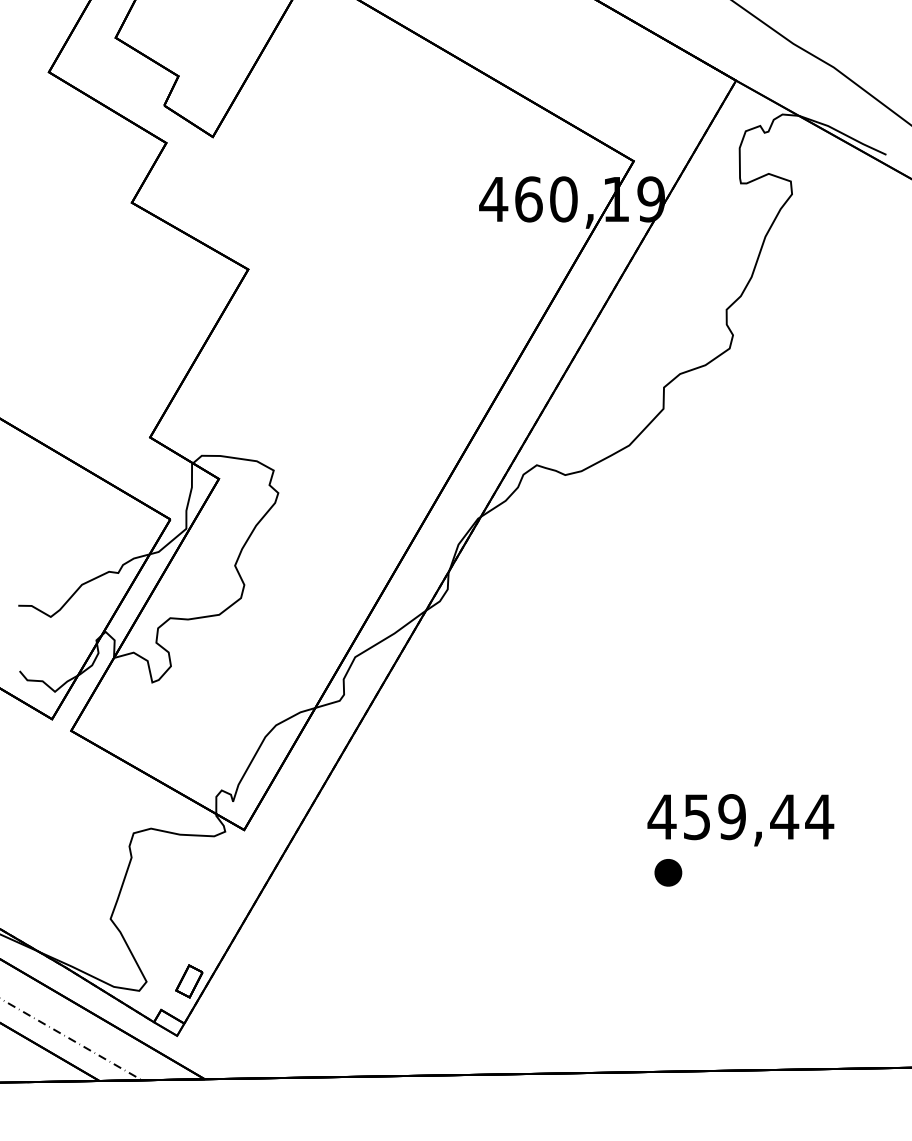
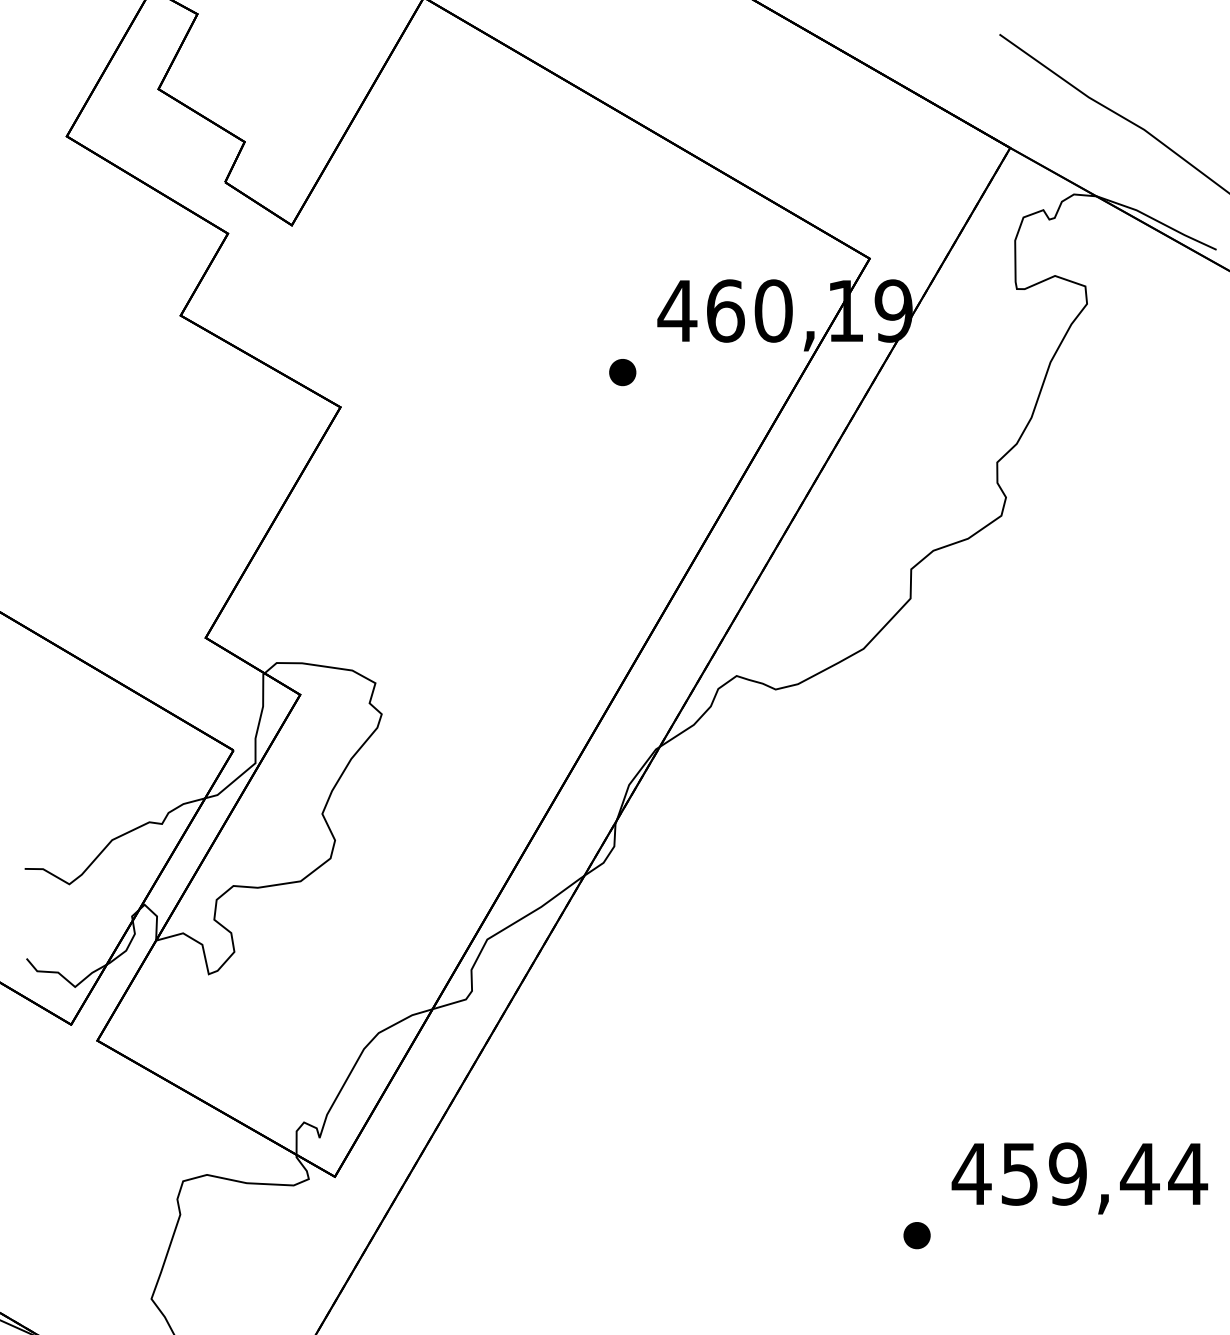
part: (453, 243) -> (622, 371), added
text: (740, 820) -> (1079, 1178), moved
part: (667, 872) -> (916, 1235), size x0.71

